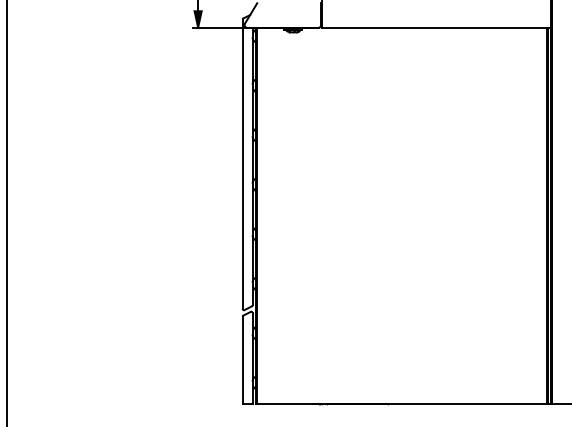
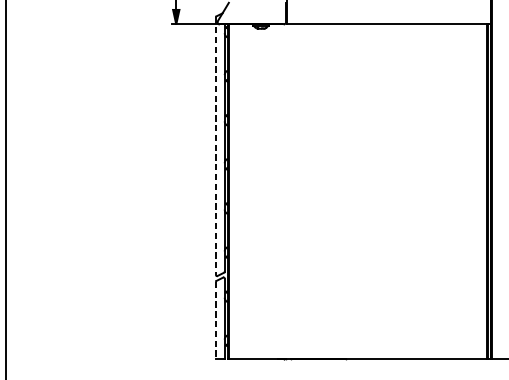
line: (242, 164) -> (215, 146), solid -> dashed
line: (242, 360) -> (215, 320), solid -> dashed

